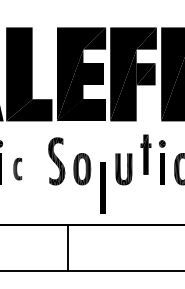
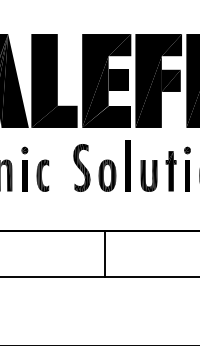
part: (145, 154) -> (170, 171), moved
part: (17, 168) -> (42, 175), size x1.43
part: (102, 187) -> (127, 165), moved
line: (68, 247) -> (105, 254), moved

